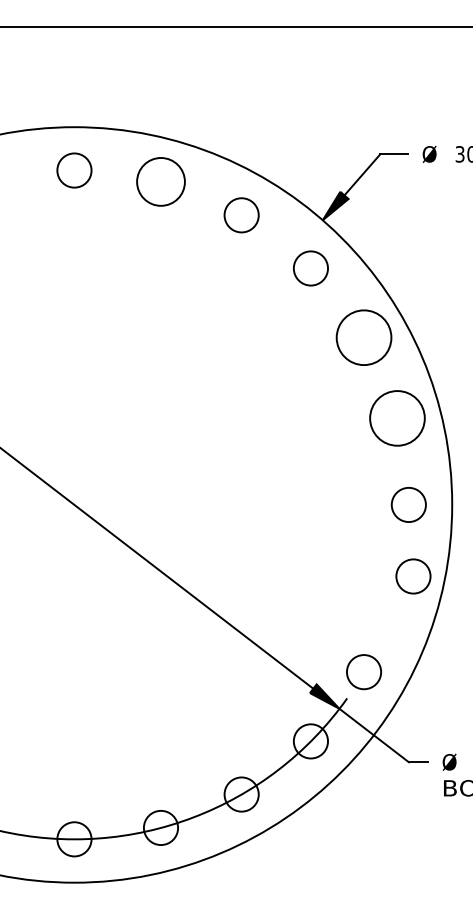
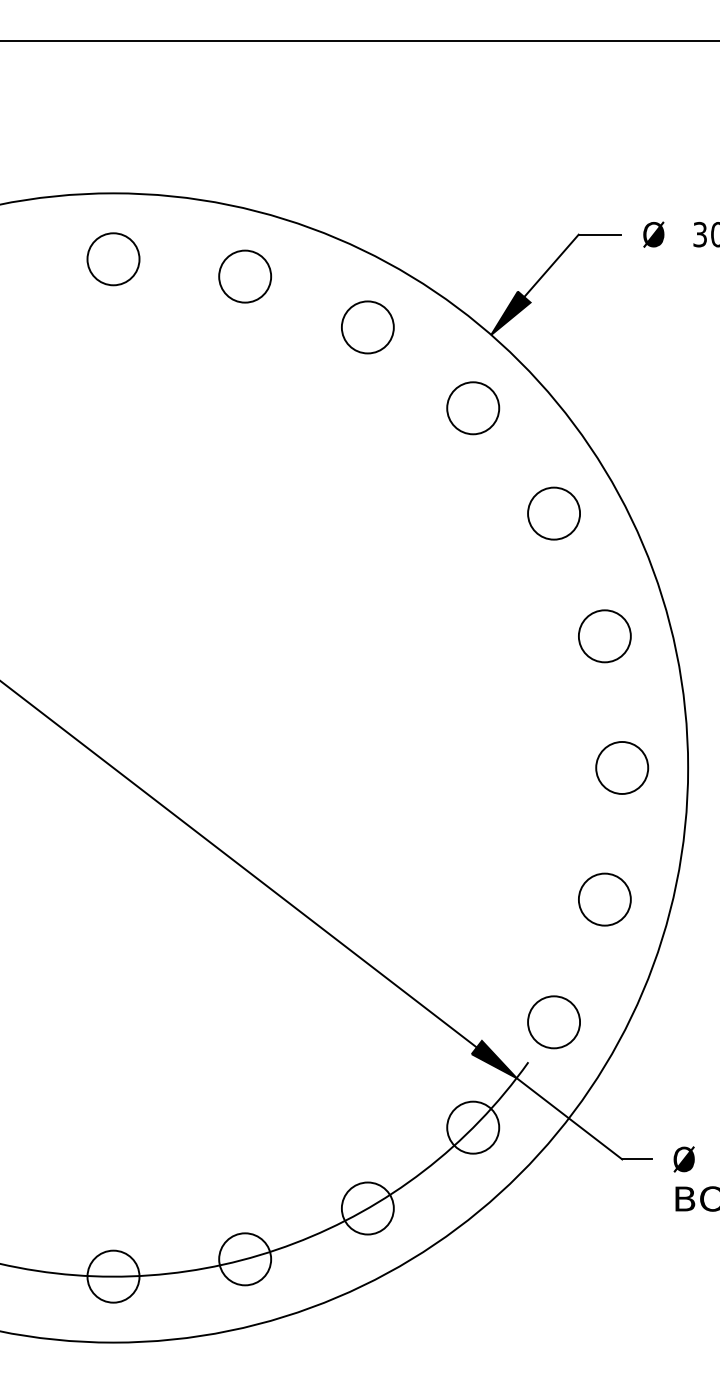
circle: (160, 181) -> (244, 275), size x0.71
circle: (363, 337) -> (553, 513), size x0.62
circle: (397, 418) -> (604, 636), size x0.62
circle: (413, 576) -> (604, 899), moved

